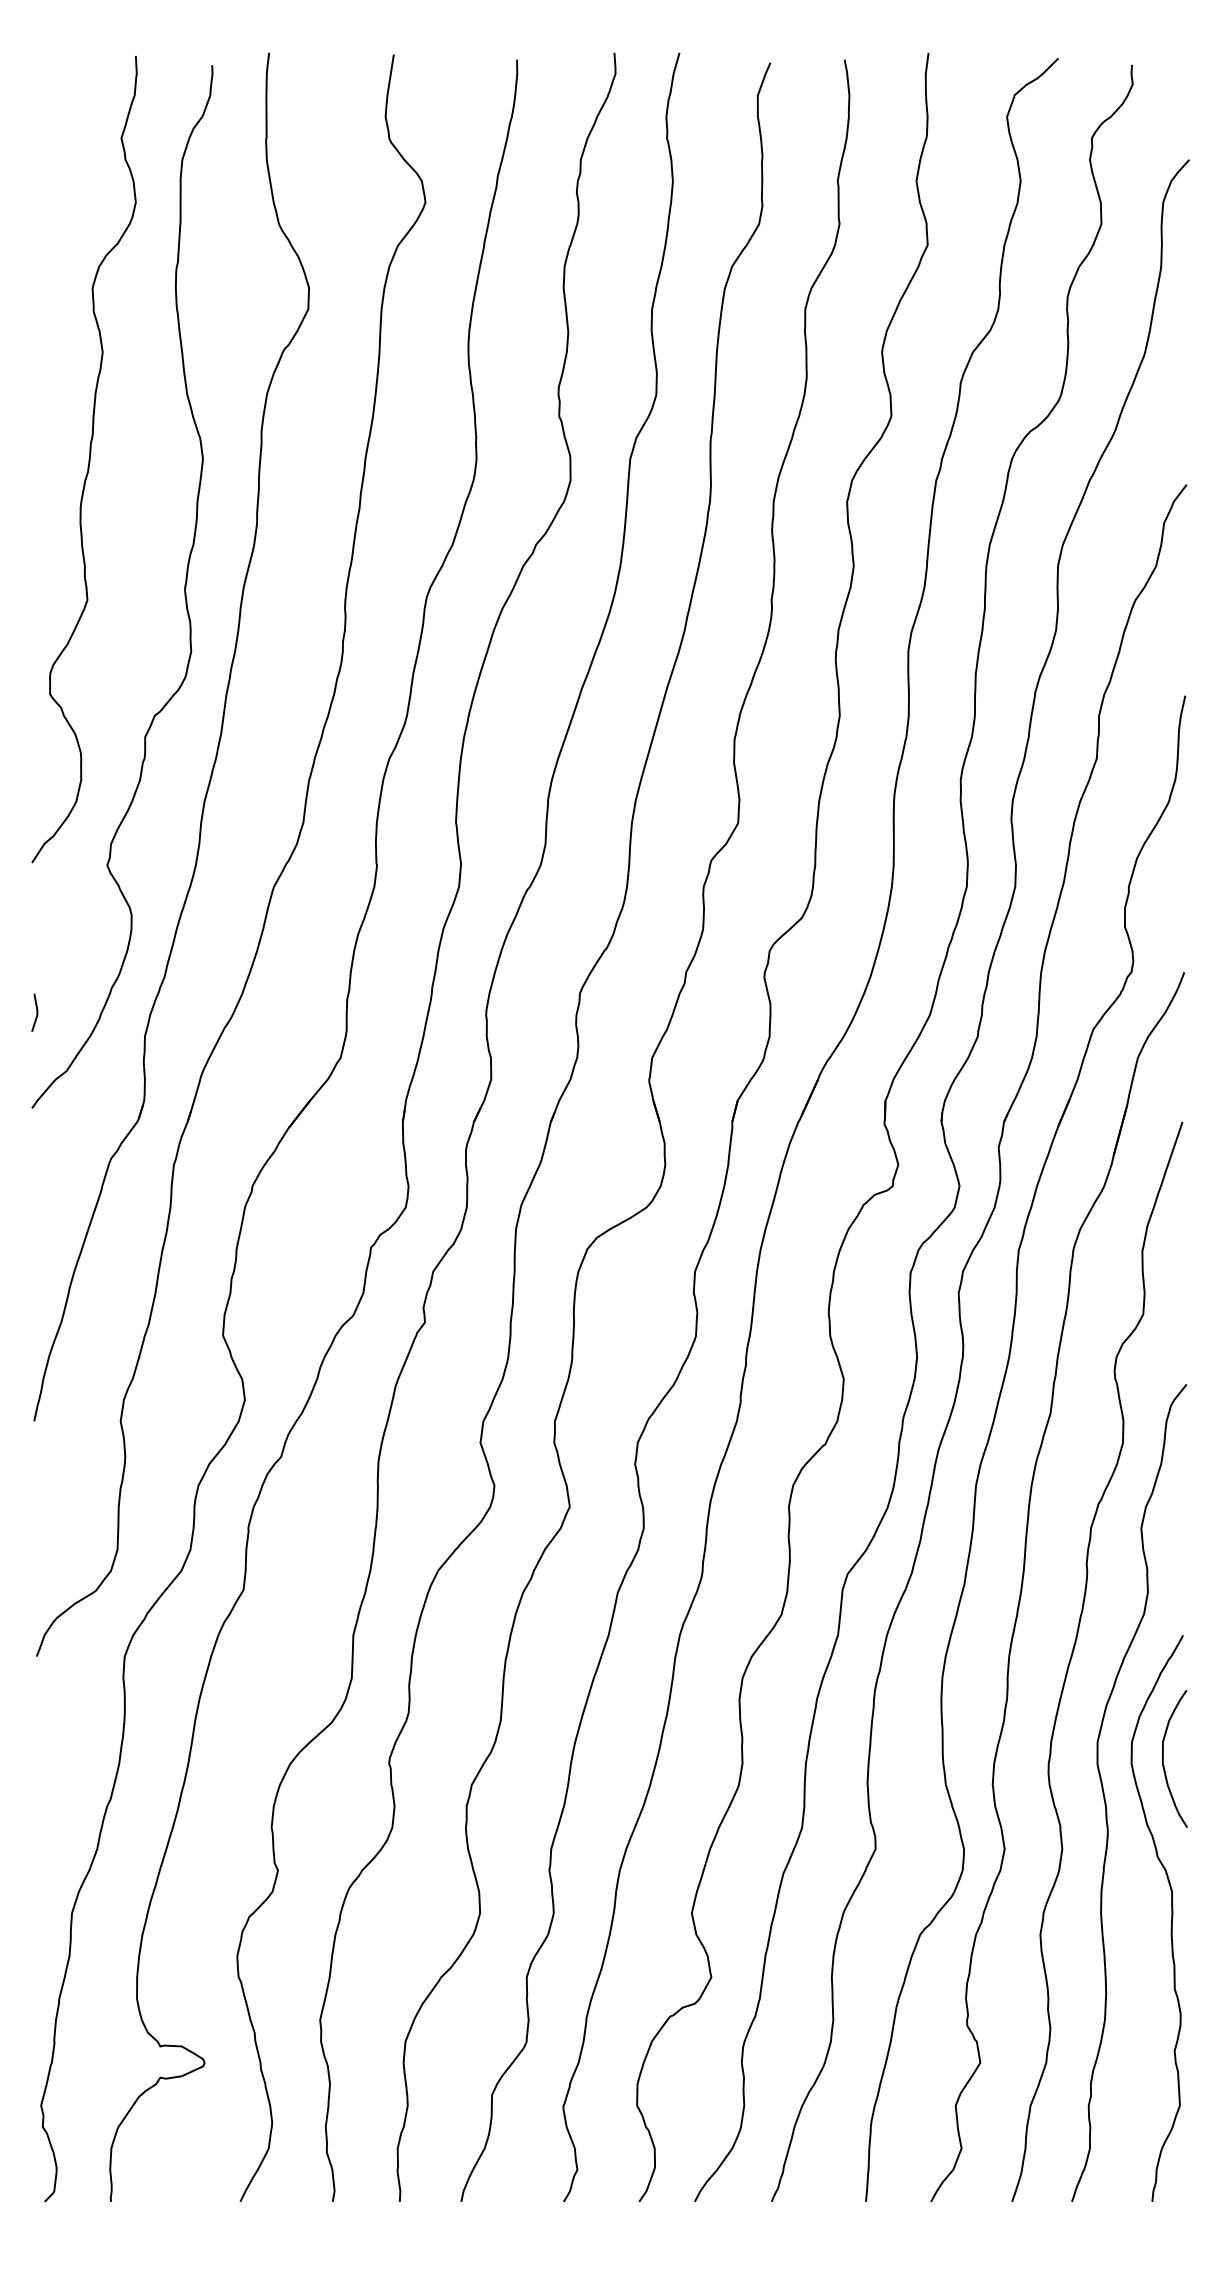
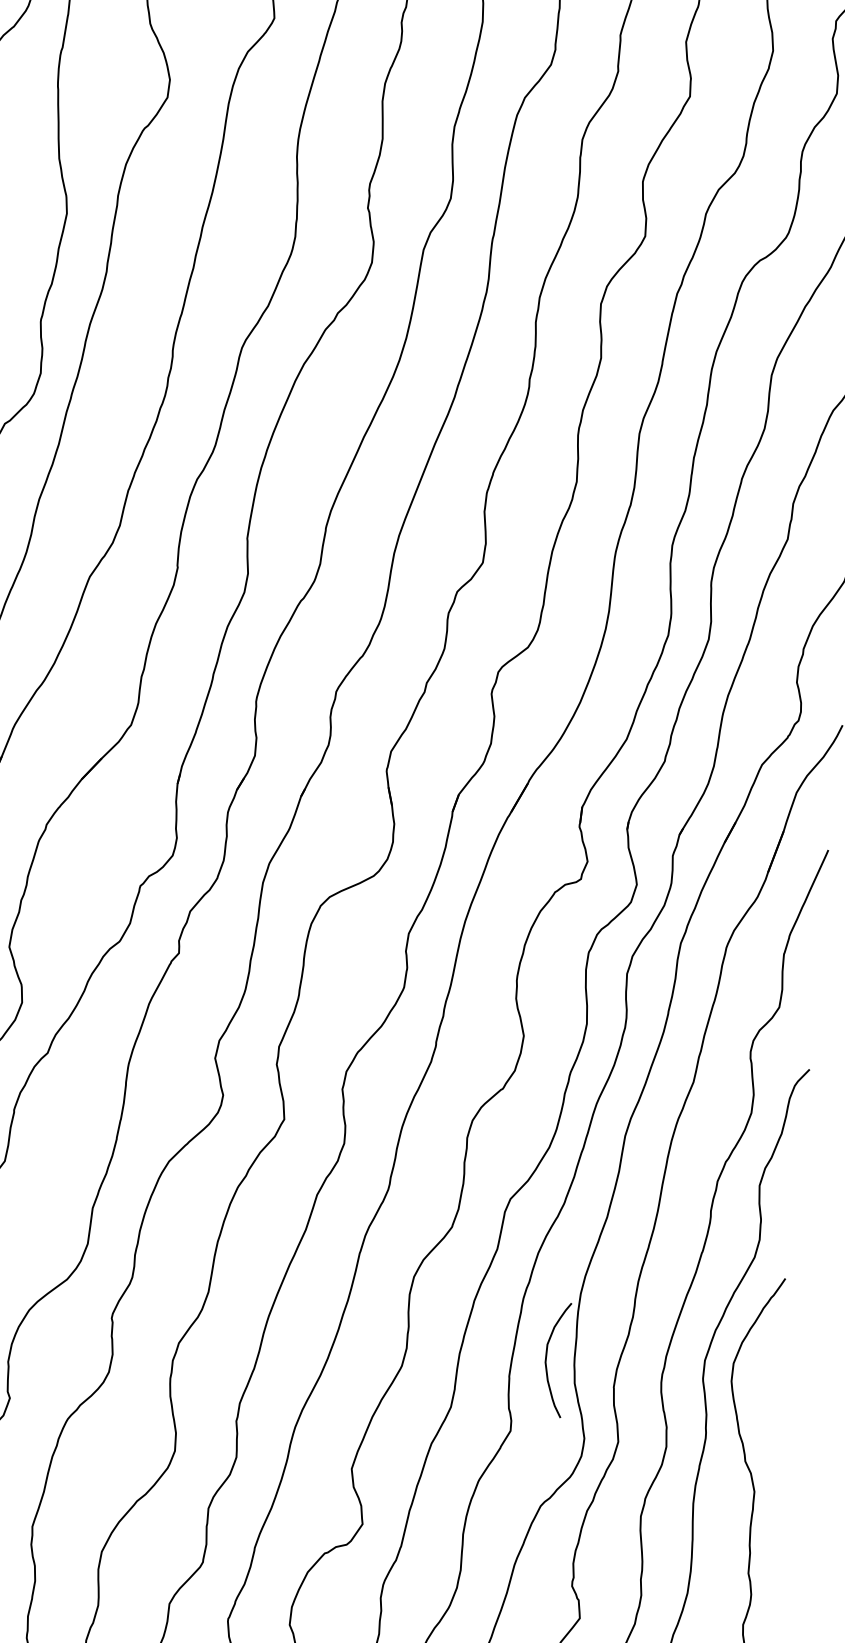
curve: (1163, 1758) -> (546, 1358), moved

